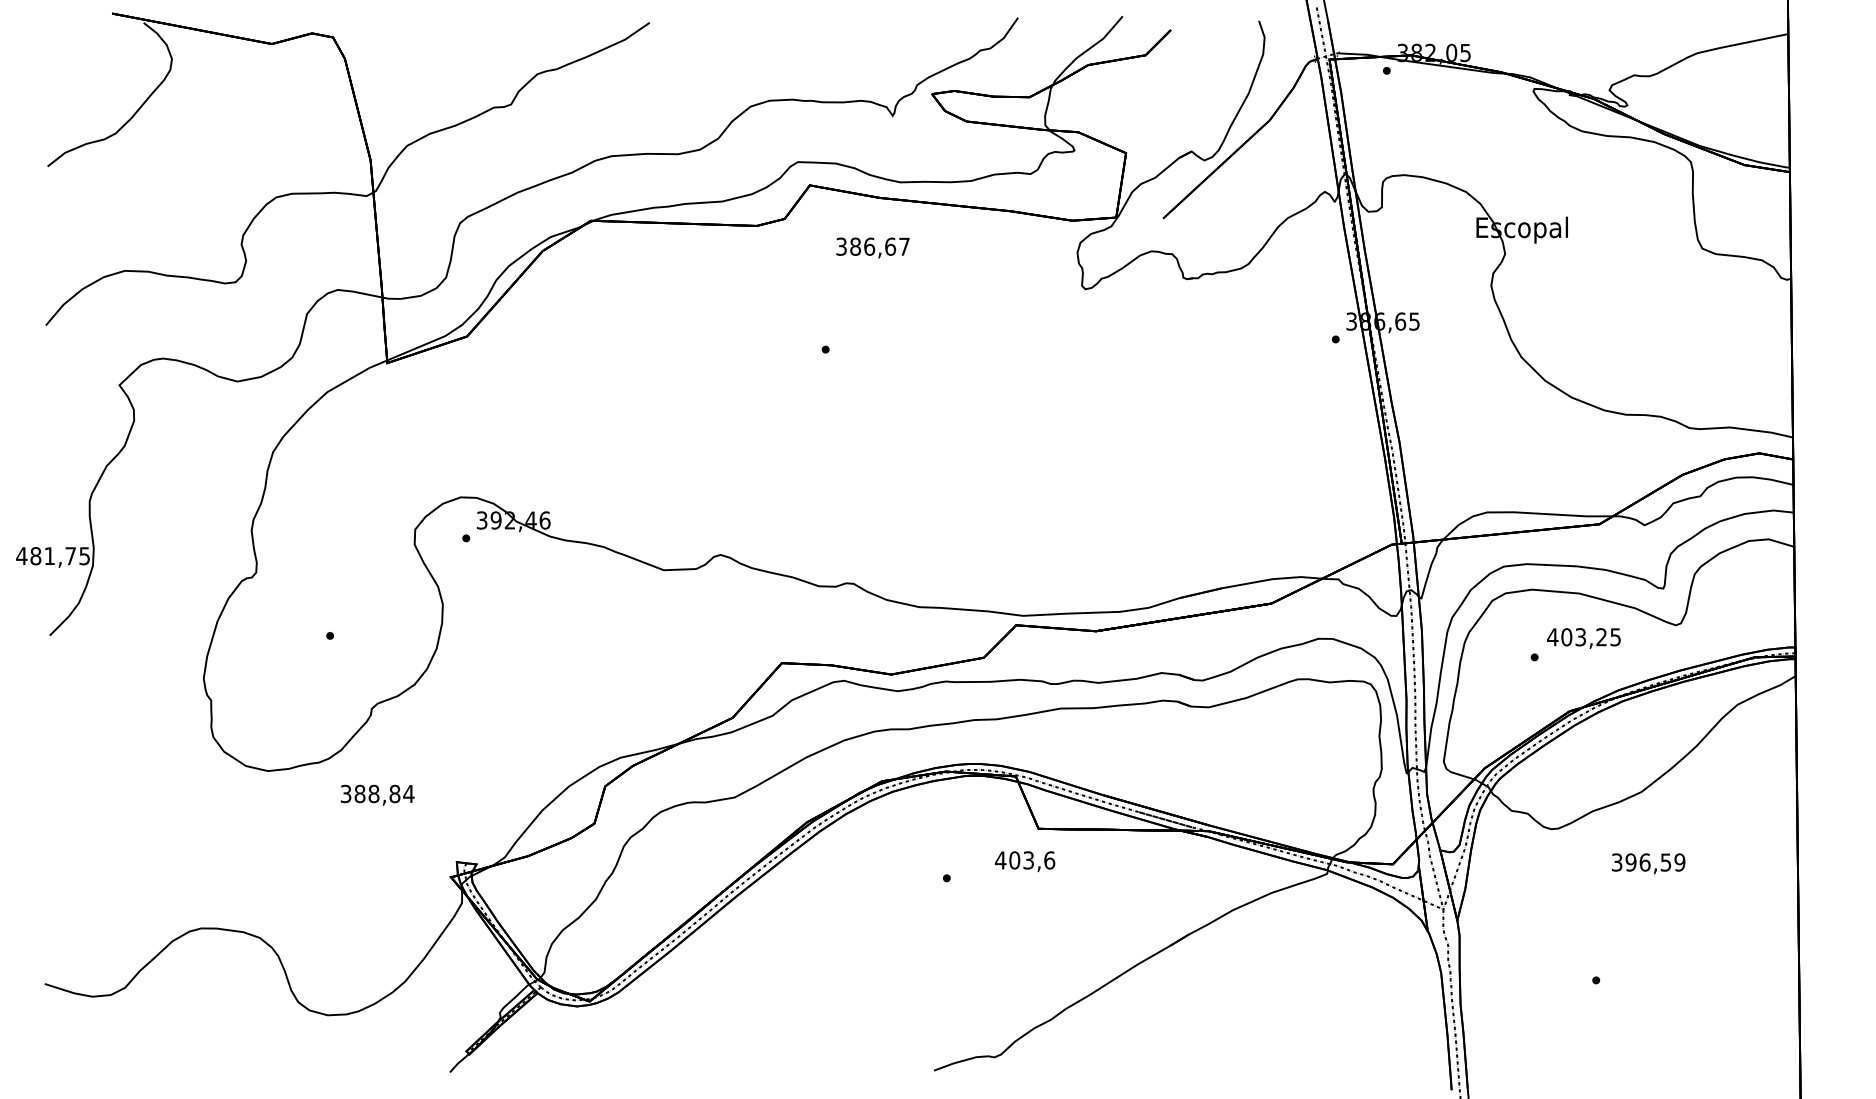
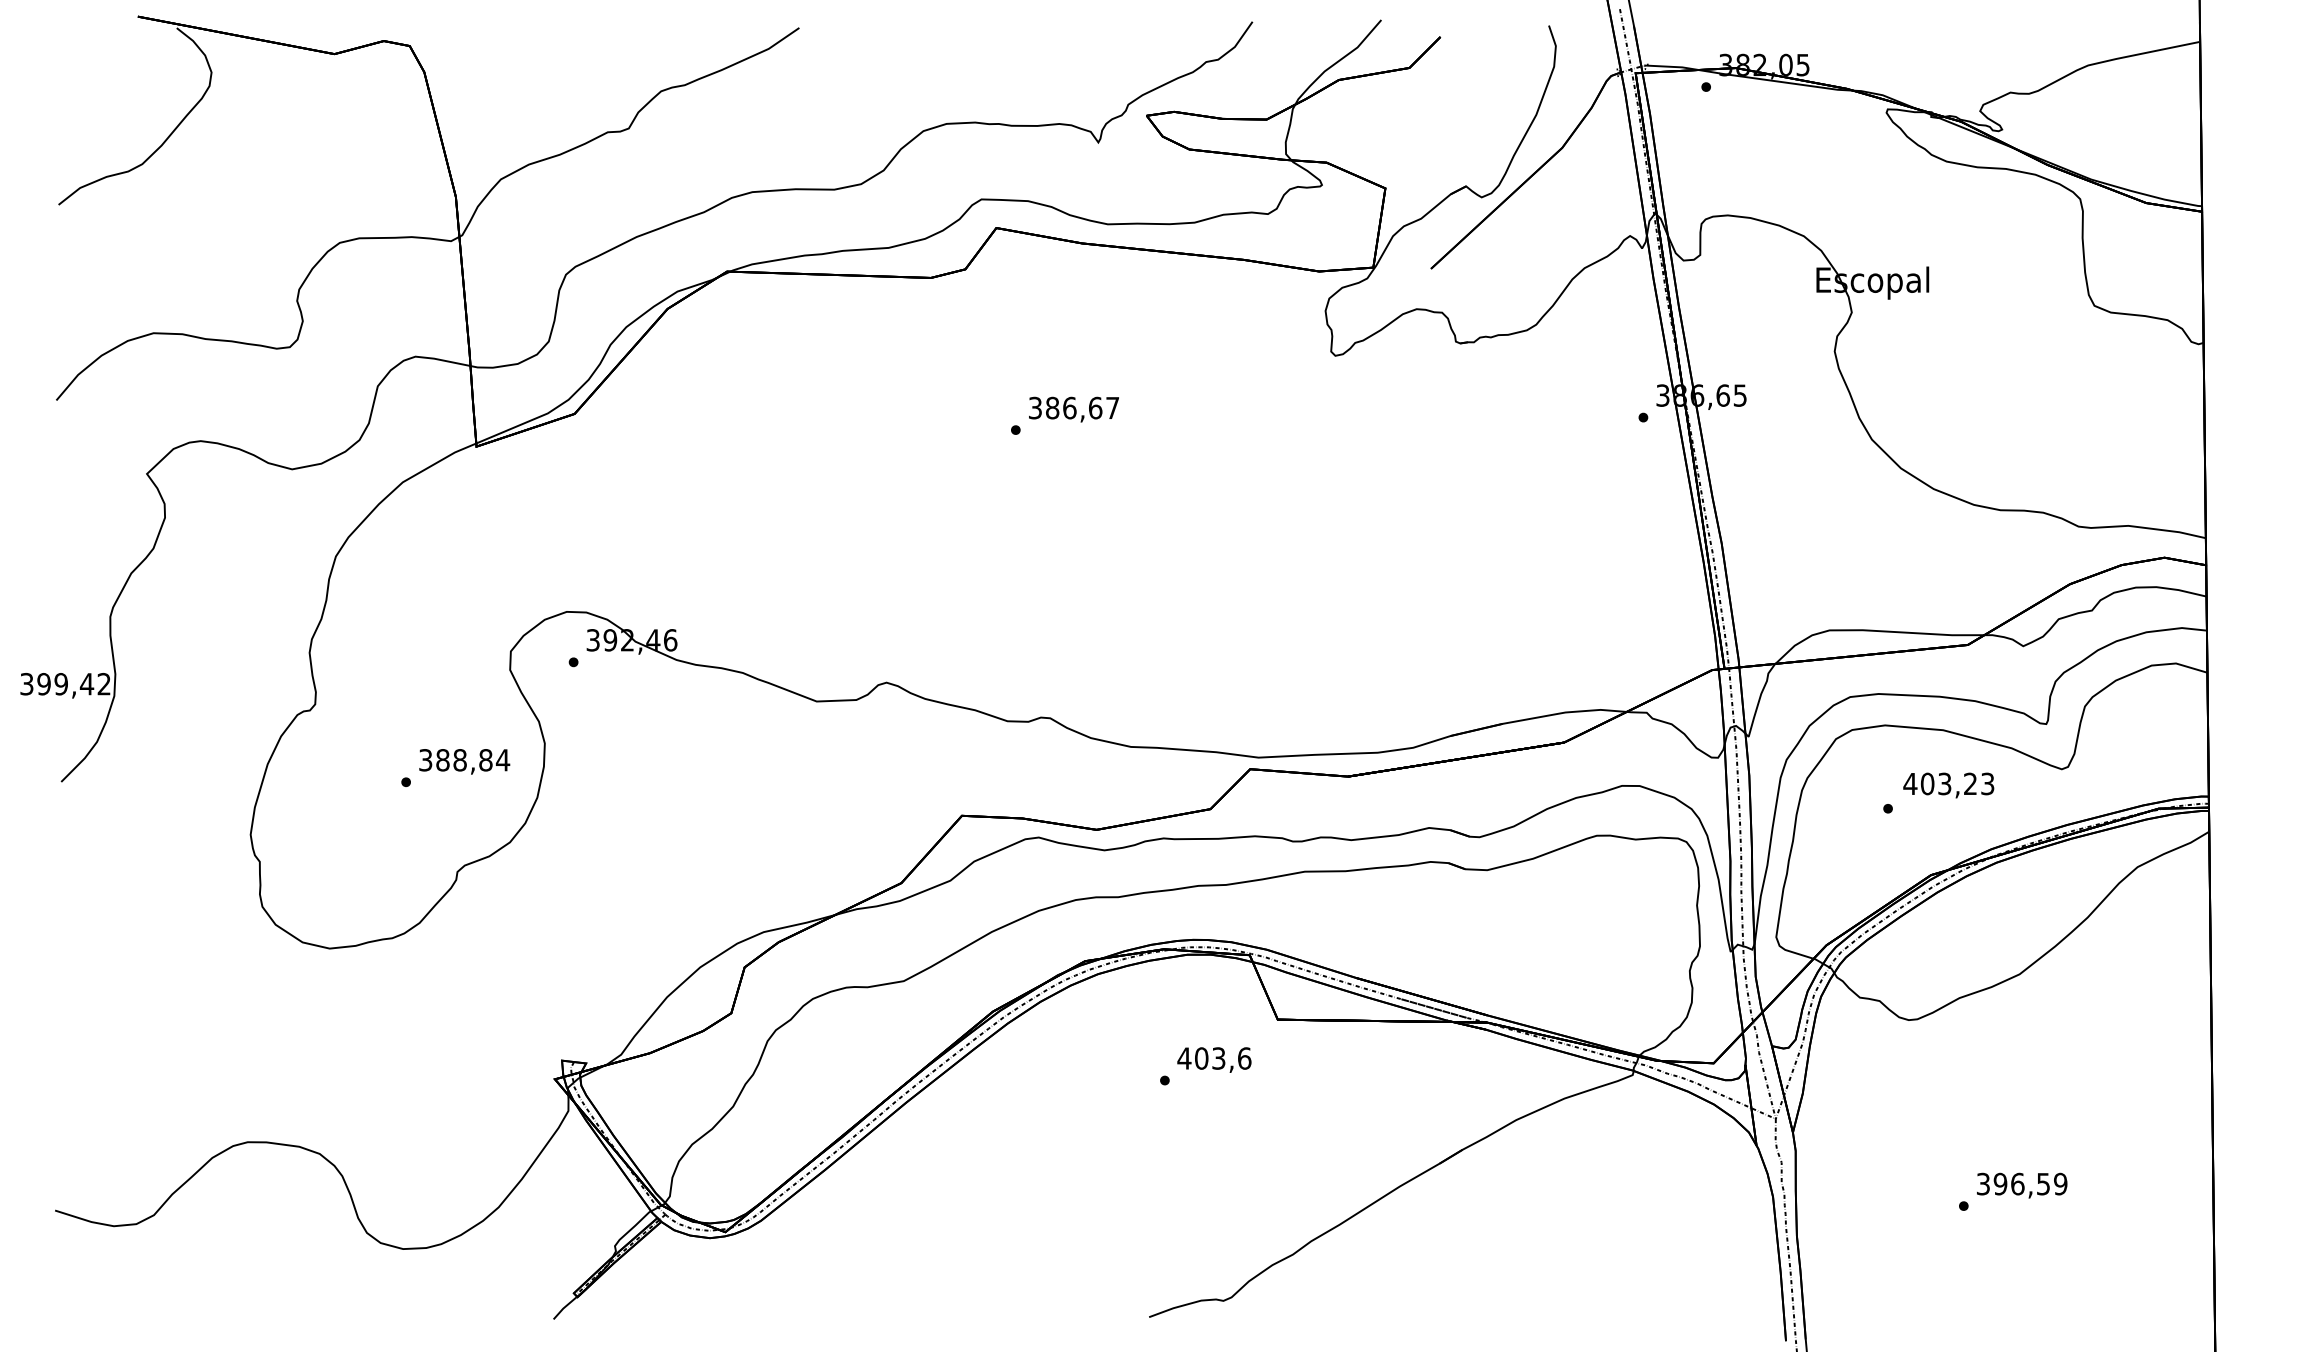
text: (872, 247) -> (1073, 409), moved
text: (52, 556) -> (64, 684), 481,75 -> 399,42
text: (1615, 636) -> (1987, 783), 403,25 -> 403,23
text: (377, 794) -> (464, 760), moved
text: (1025, 861) -> (1214, 1059), moved
text: (1648, 863) -> (2021, 1185), moved

